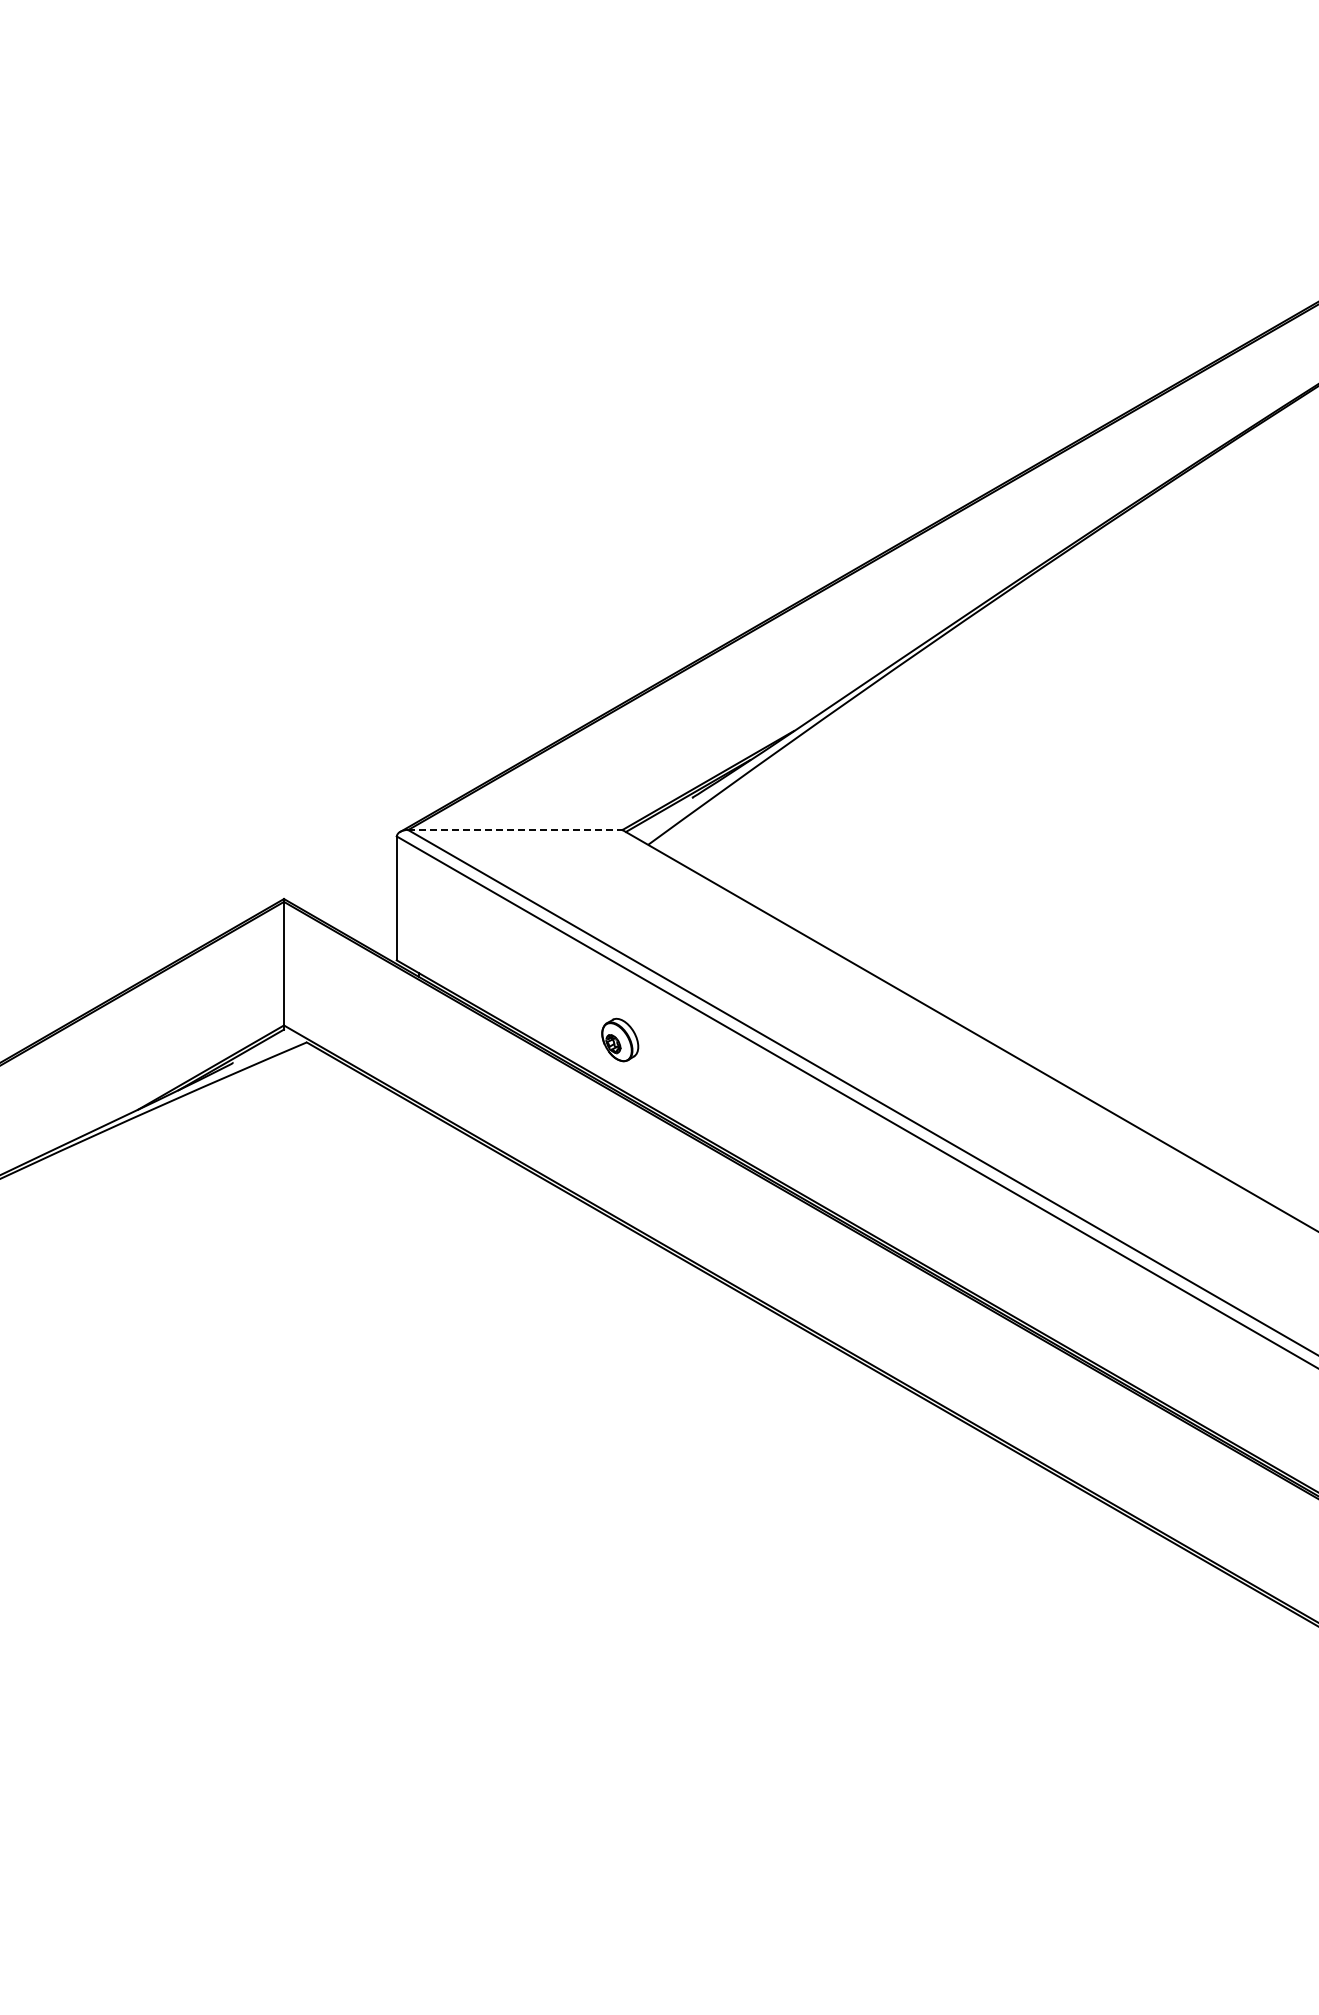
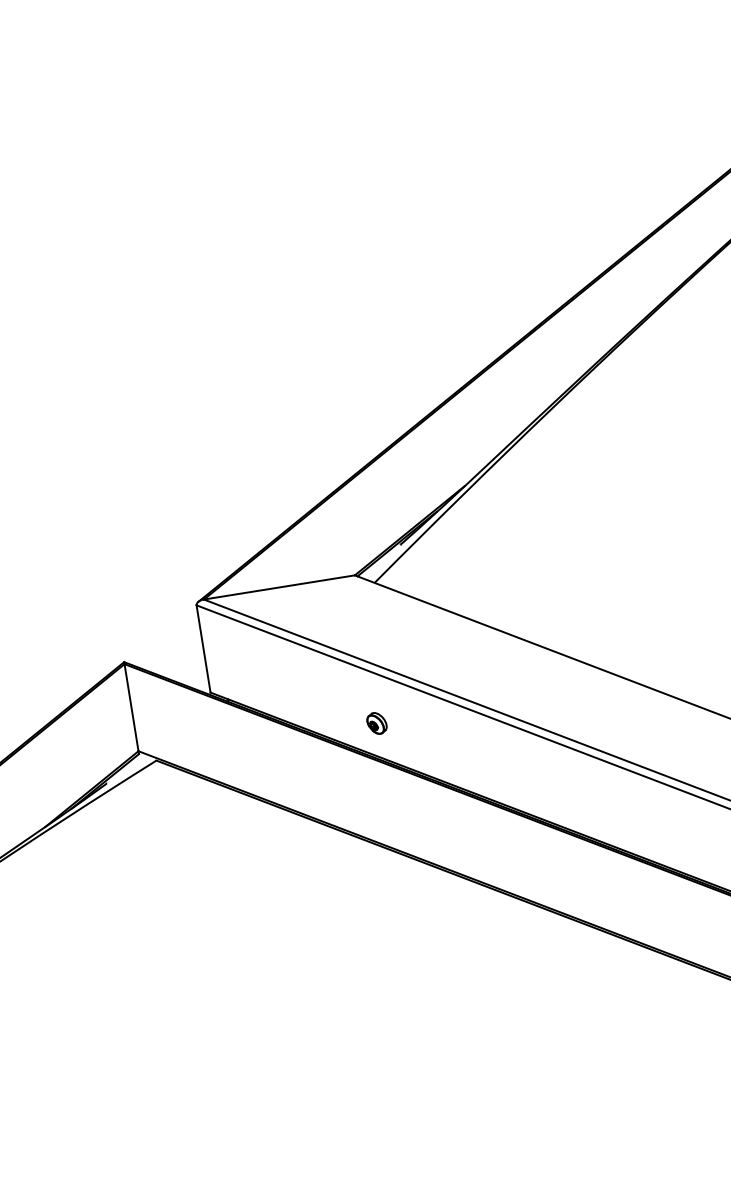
line: (515, 830) -> (279, 587), dashed -> solid
part: (620, 1039) -> (377, 723), size x0.71

